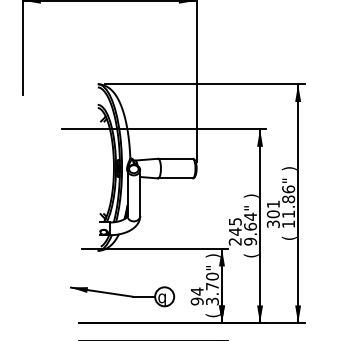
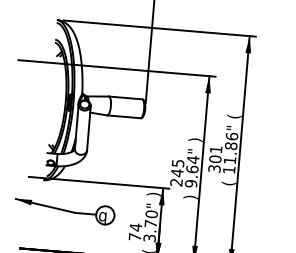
text: (288, 168) -> (233, 116), ) -> (
text: (250, 255) -> (190, 197), ( -> )
part: (122, 296) -> (64, 211), moved
text: (196, 301) -> (134, 236), 94 -> 74

